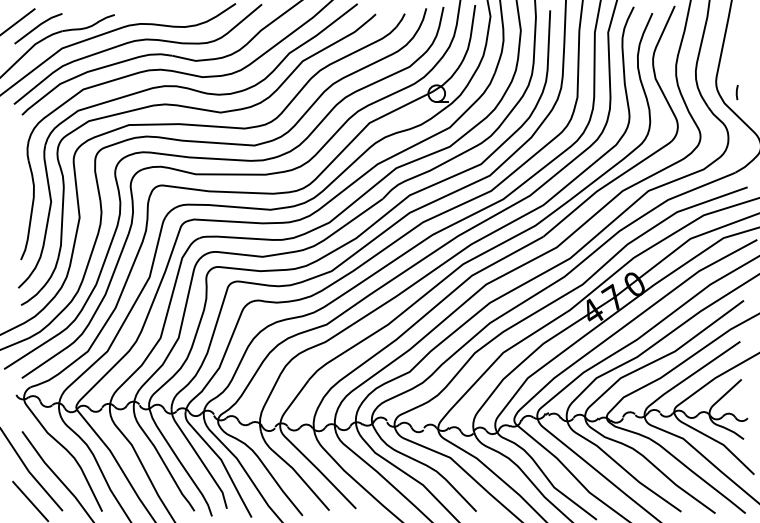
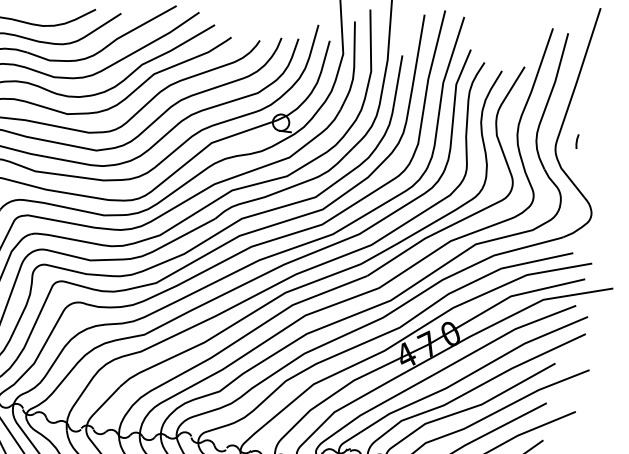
line: (736, 92) -> (576, 141), moved

